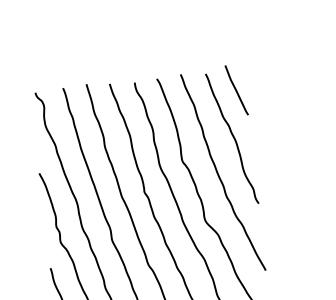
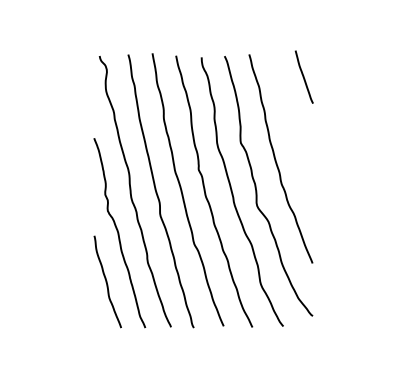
curve: (232, 137) -> (294, 124), removed

